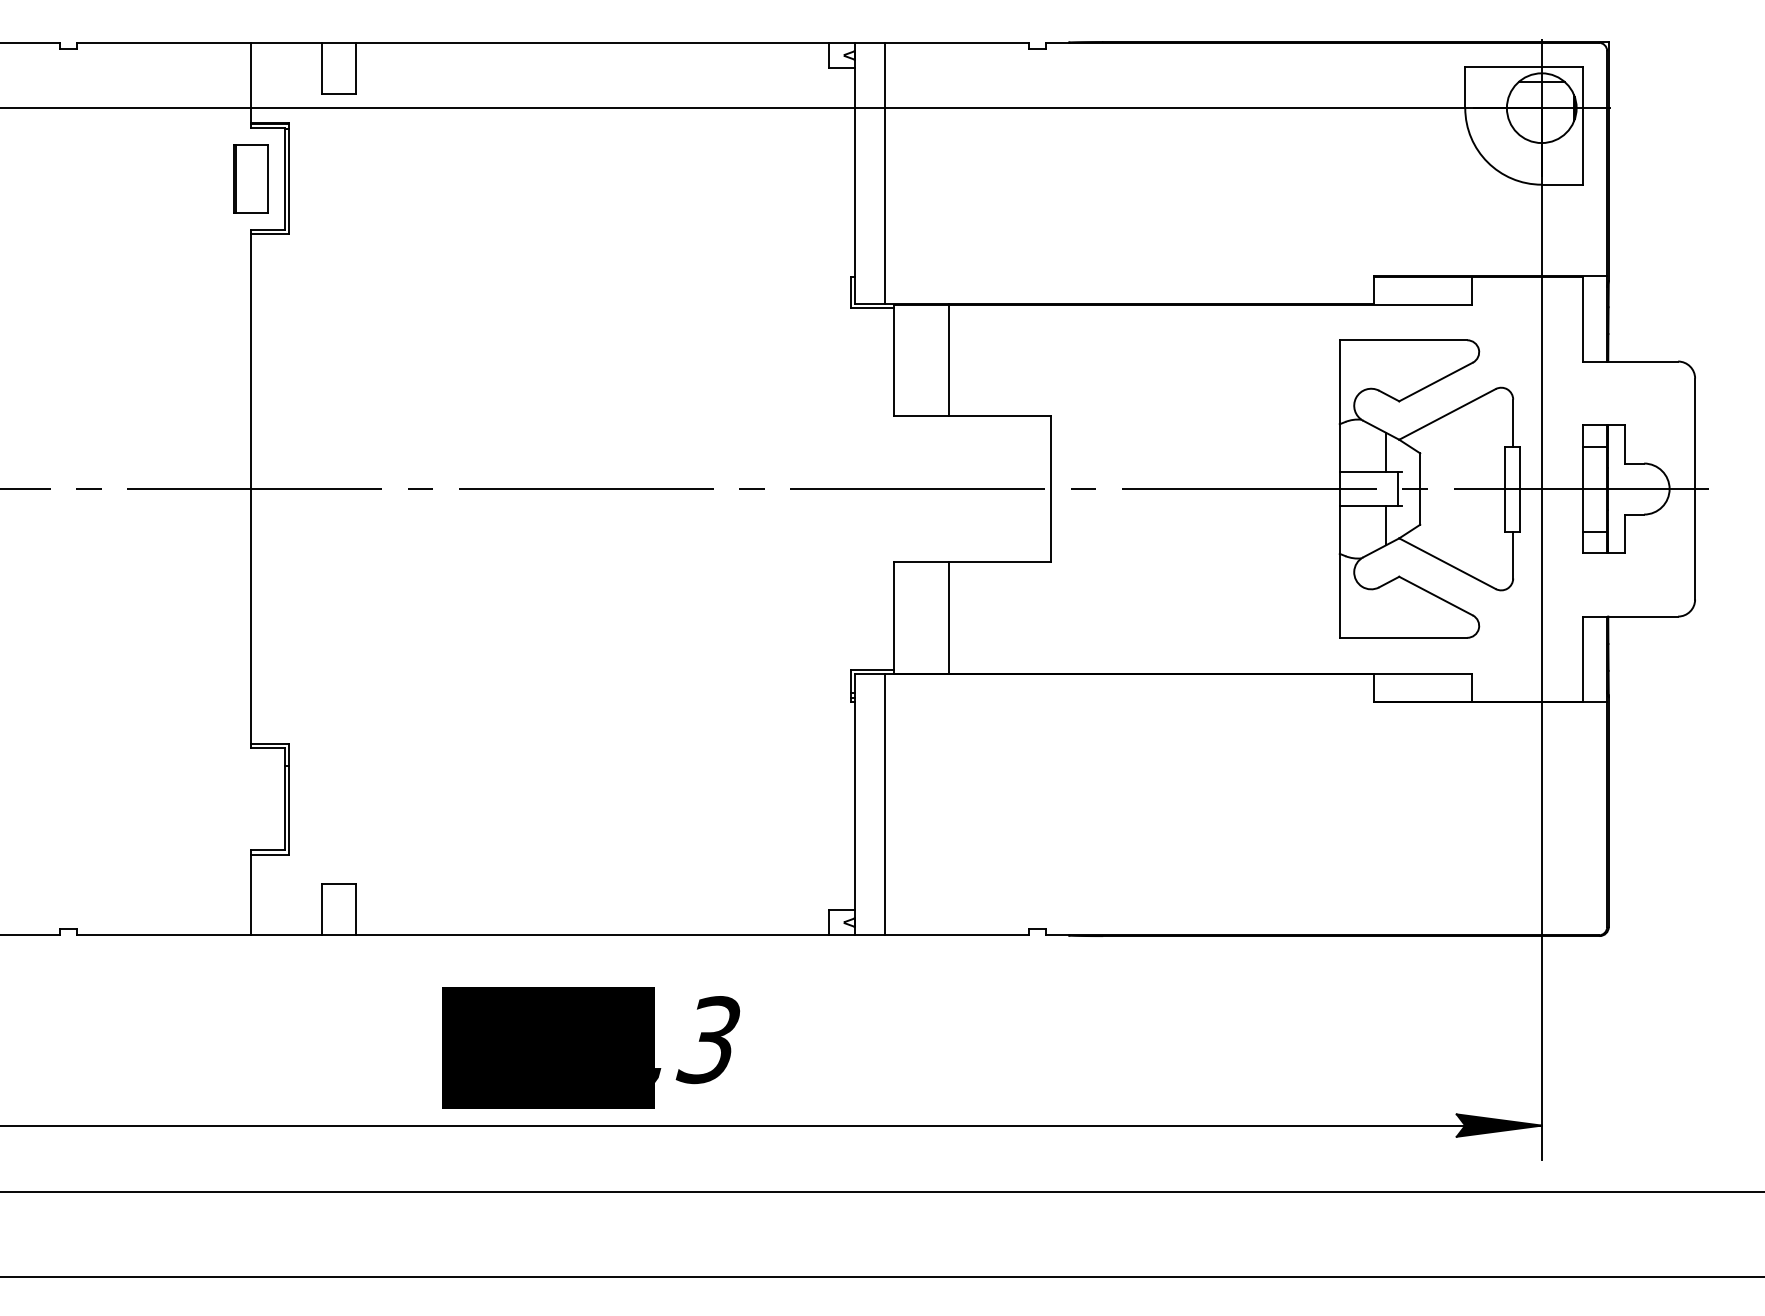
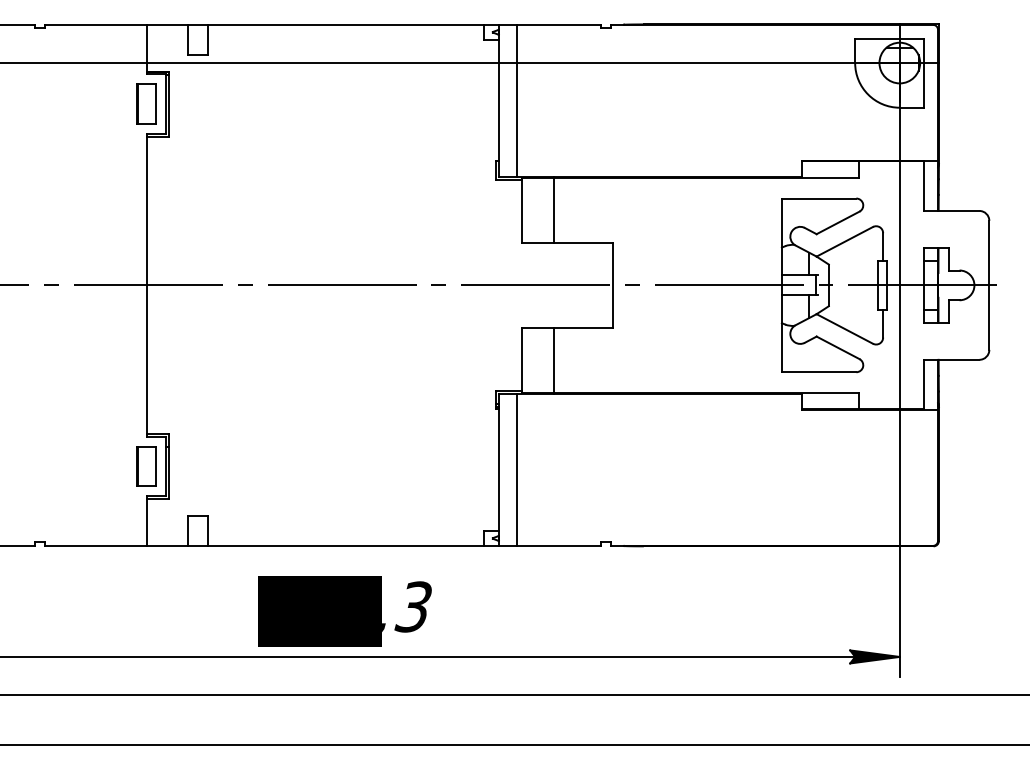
part: (251, 799) -> (146, 466), added

